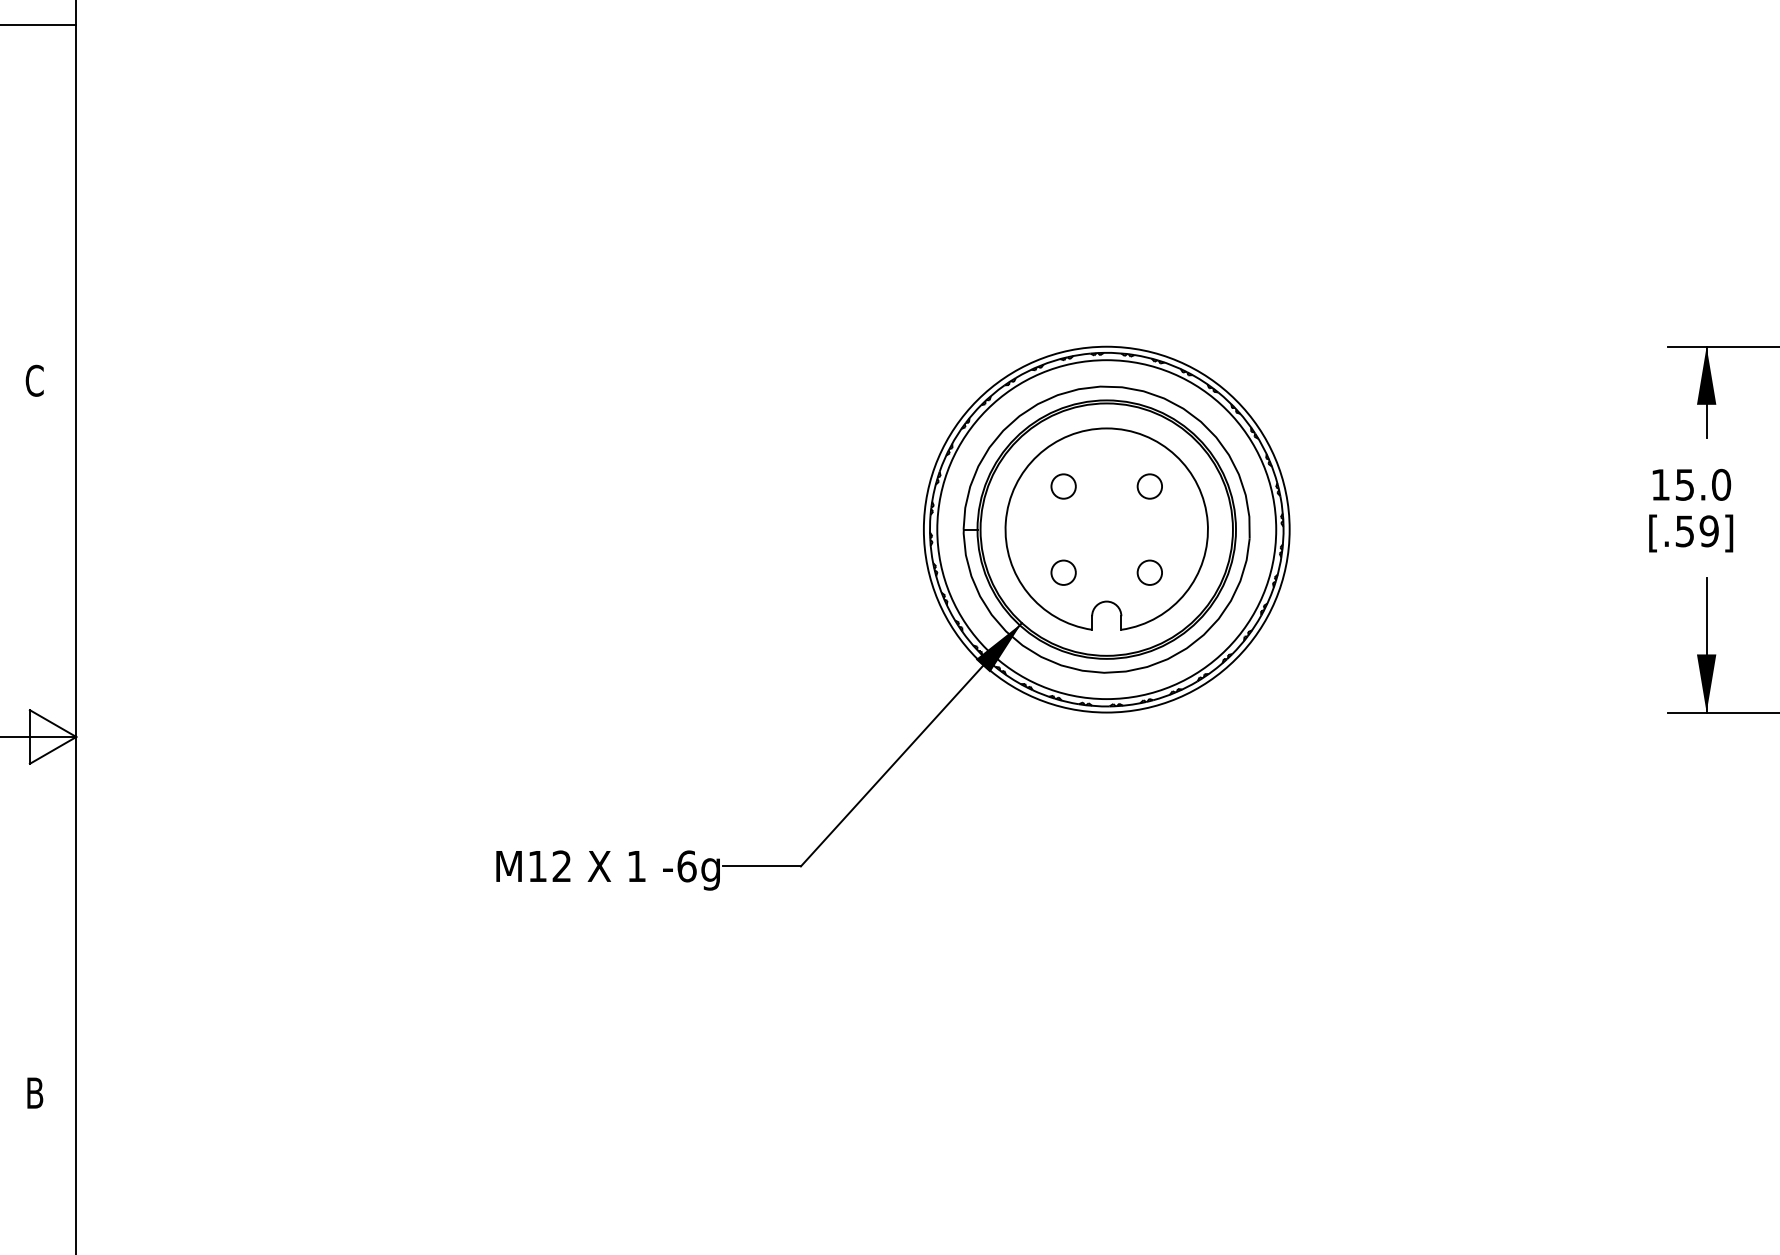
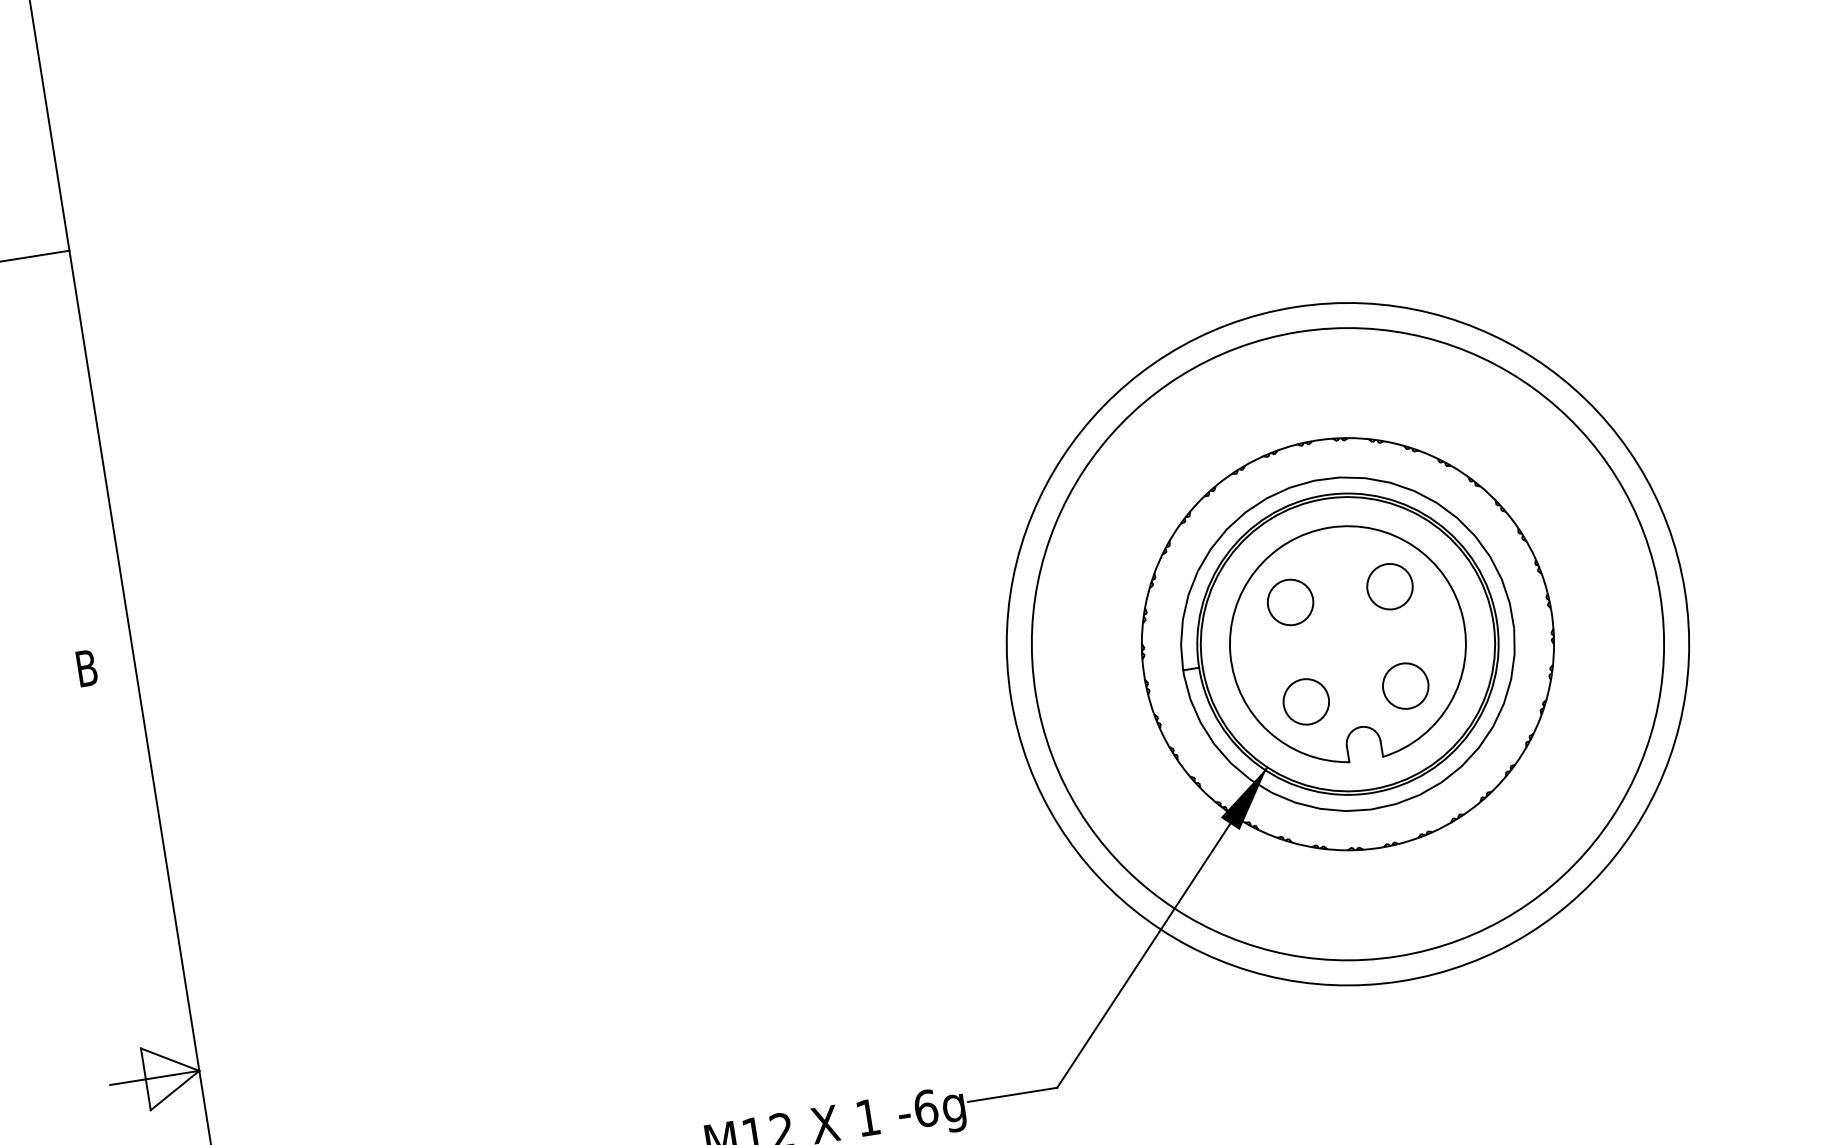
text: (34, 380) -> (86, 668), C -> B
circle: (1063, 486) -> (1290, 602), size x1.6
circle: (1149, 486) -> (1389, 586), size x1.6
circle: (1106, 529) -> (1347, 644), size x1.6
circle: (1106, 529) -> (1347, 644), size x1.6
circle: (1063, 572) -> (1305, 701), size x1.6
circle: (1149, 572) -> (1404, 685), size x1.6

